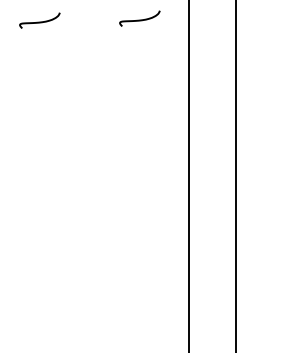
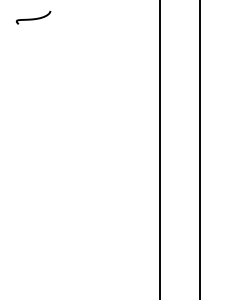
curve: (139, 19) -> (118, 16), removed

